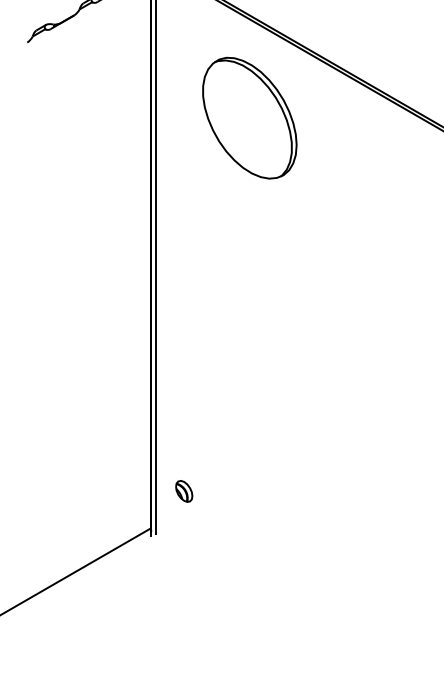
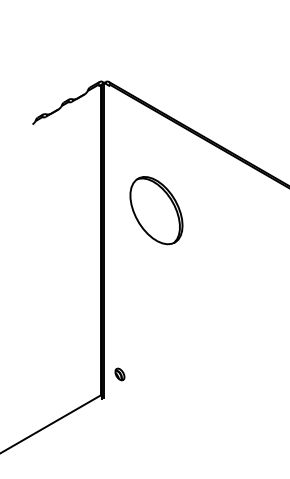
part: (249, 118) -> (156, 210), moved

